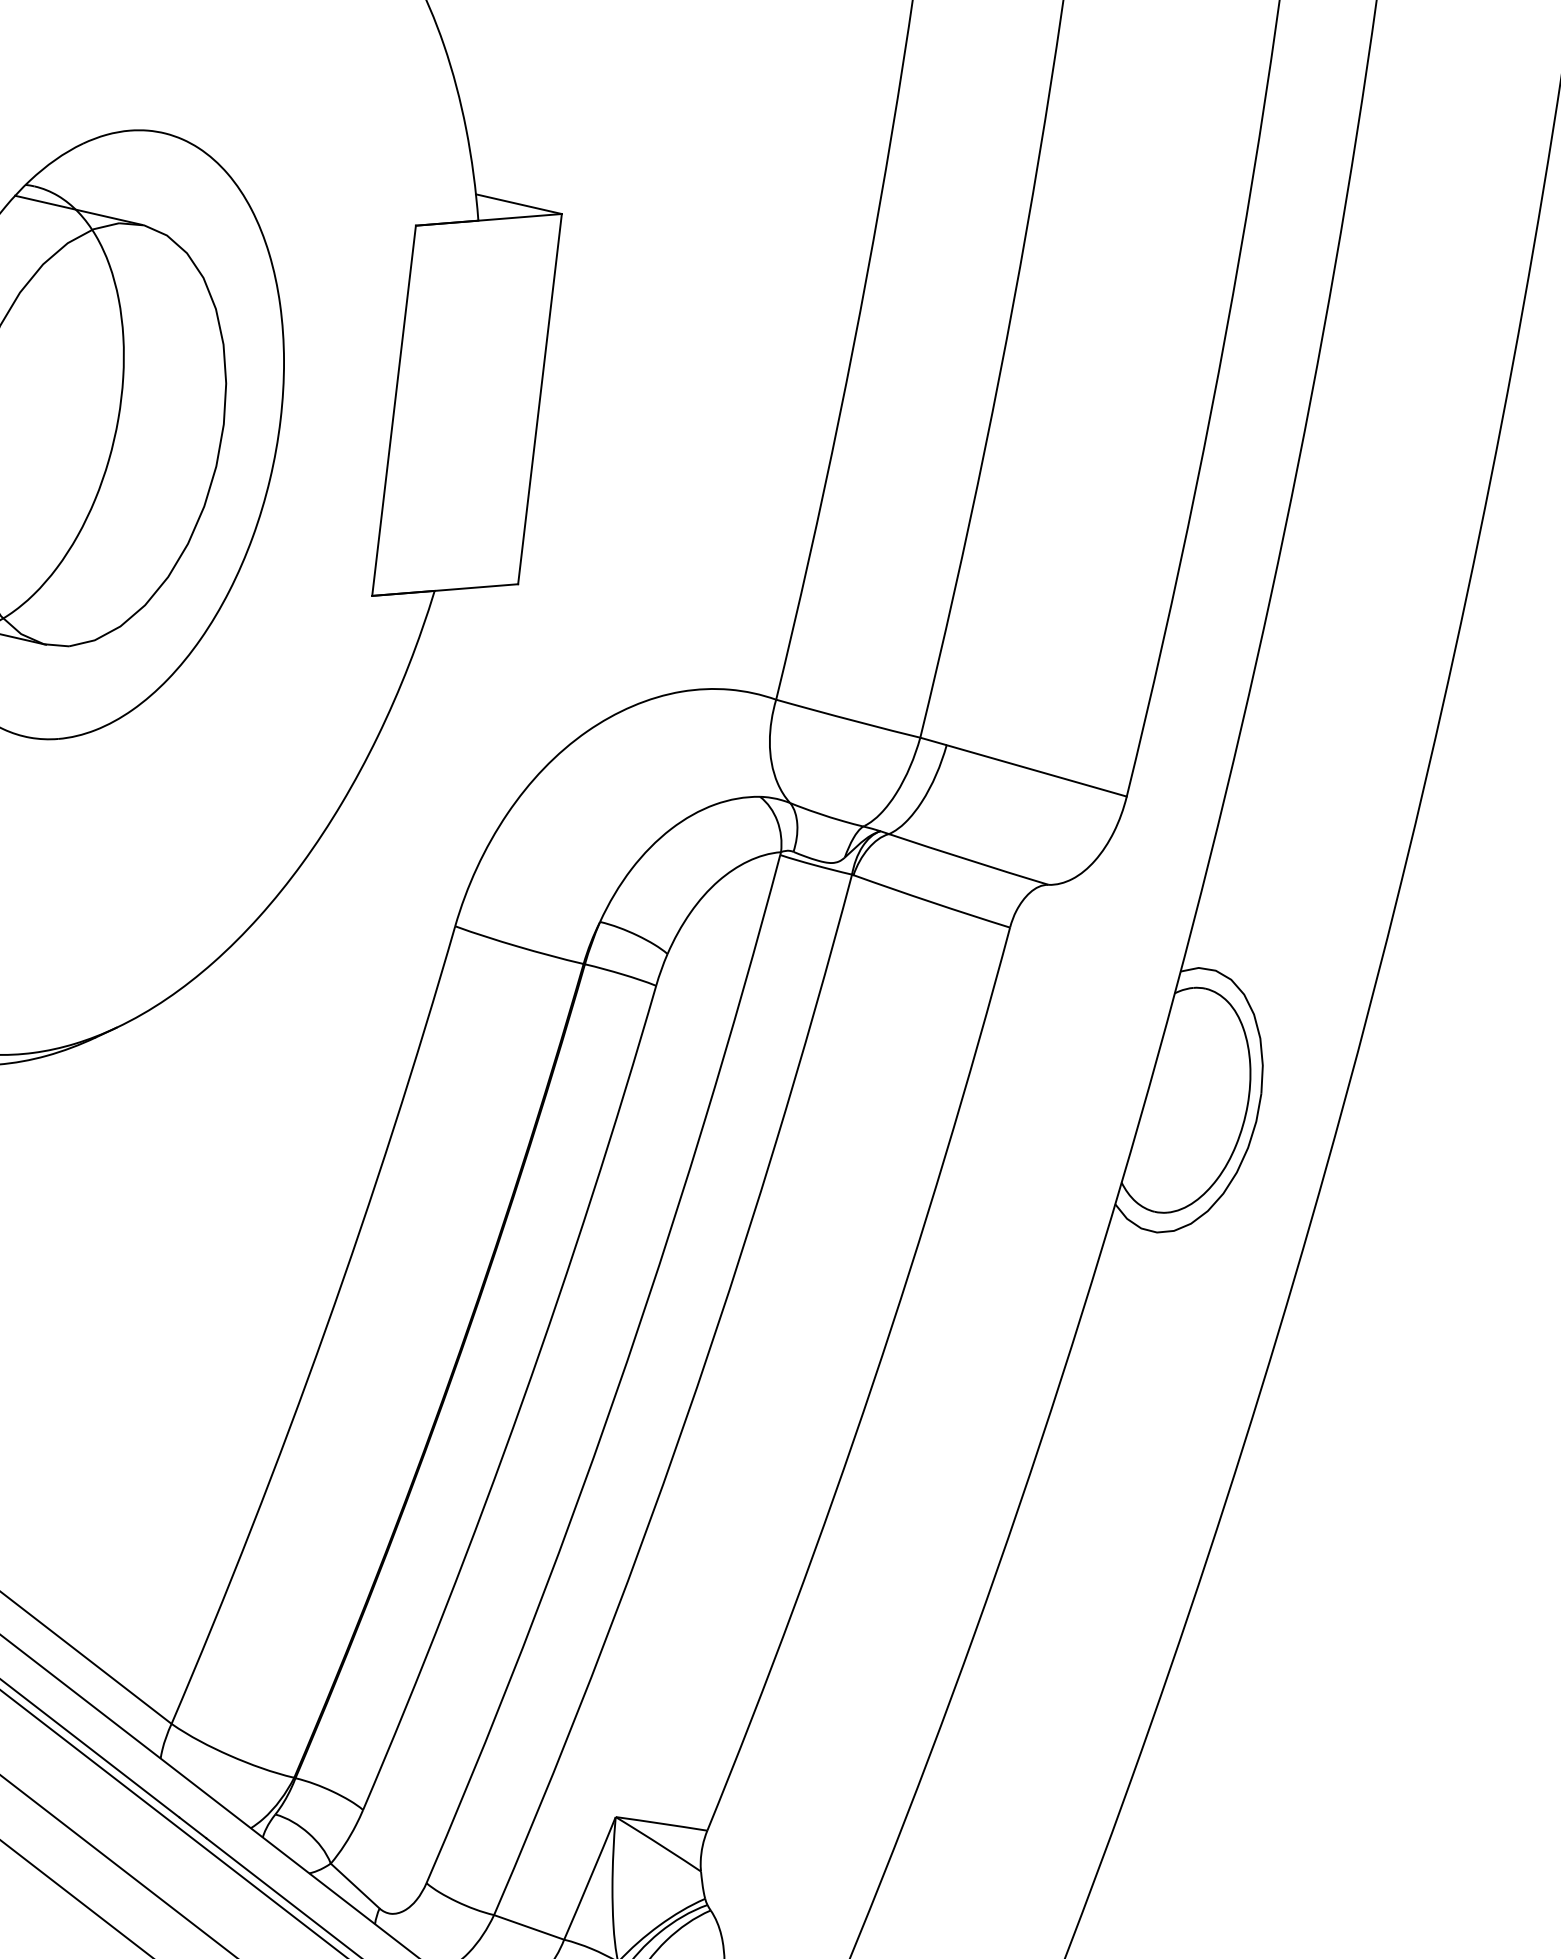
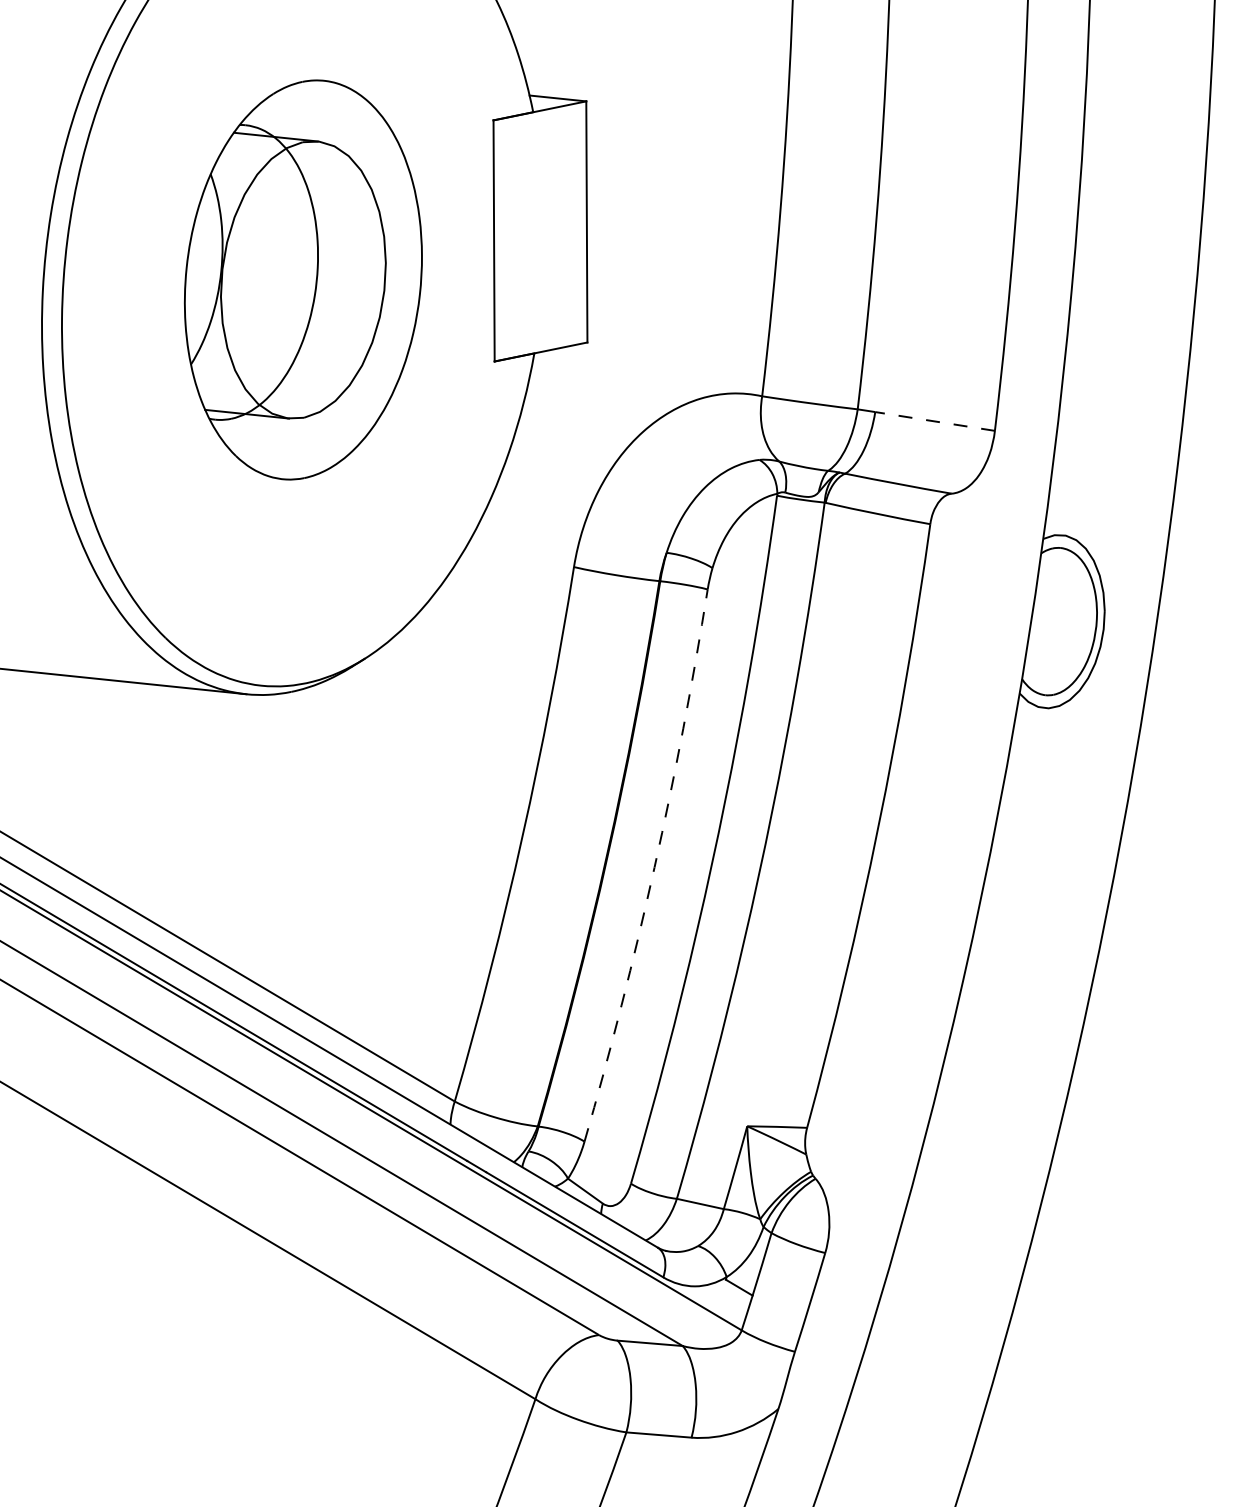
line: (1037, 771) -> (935, 421), solid -> dashed
arc: (522, 1402) -> (654, 867), solid -> dashed

